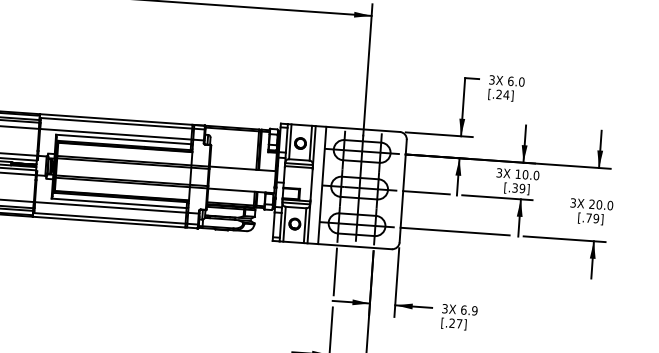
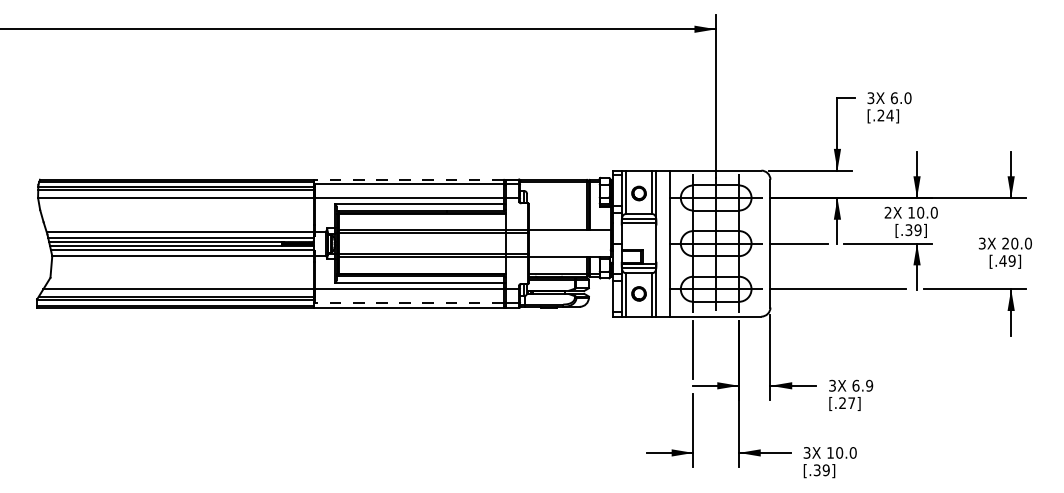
line: (116, 119) -> (408, 179), solid -> dashed
text: (498, 172) -> (887, 212), 3X -> 2X
text: (588, 217) -> (1002, 260), [.79] -> [.49]
line: (109, 218) -> (408, 302), solid -> dashed

